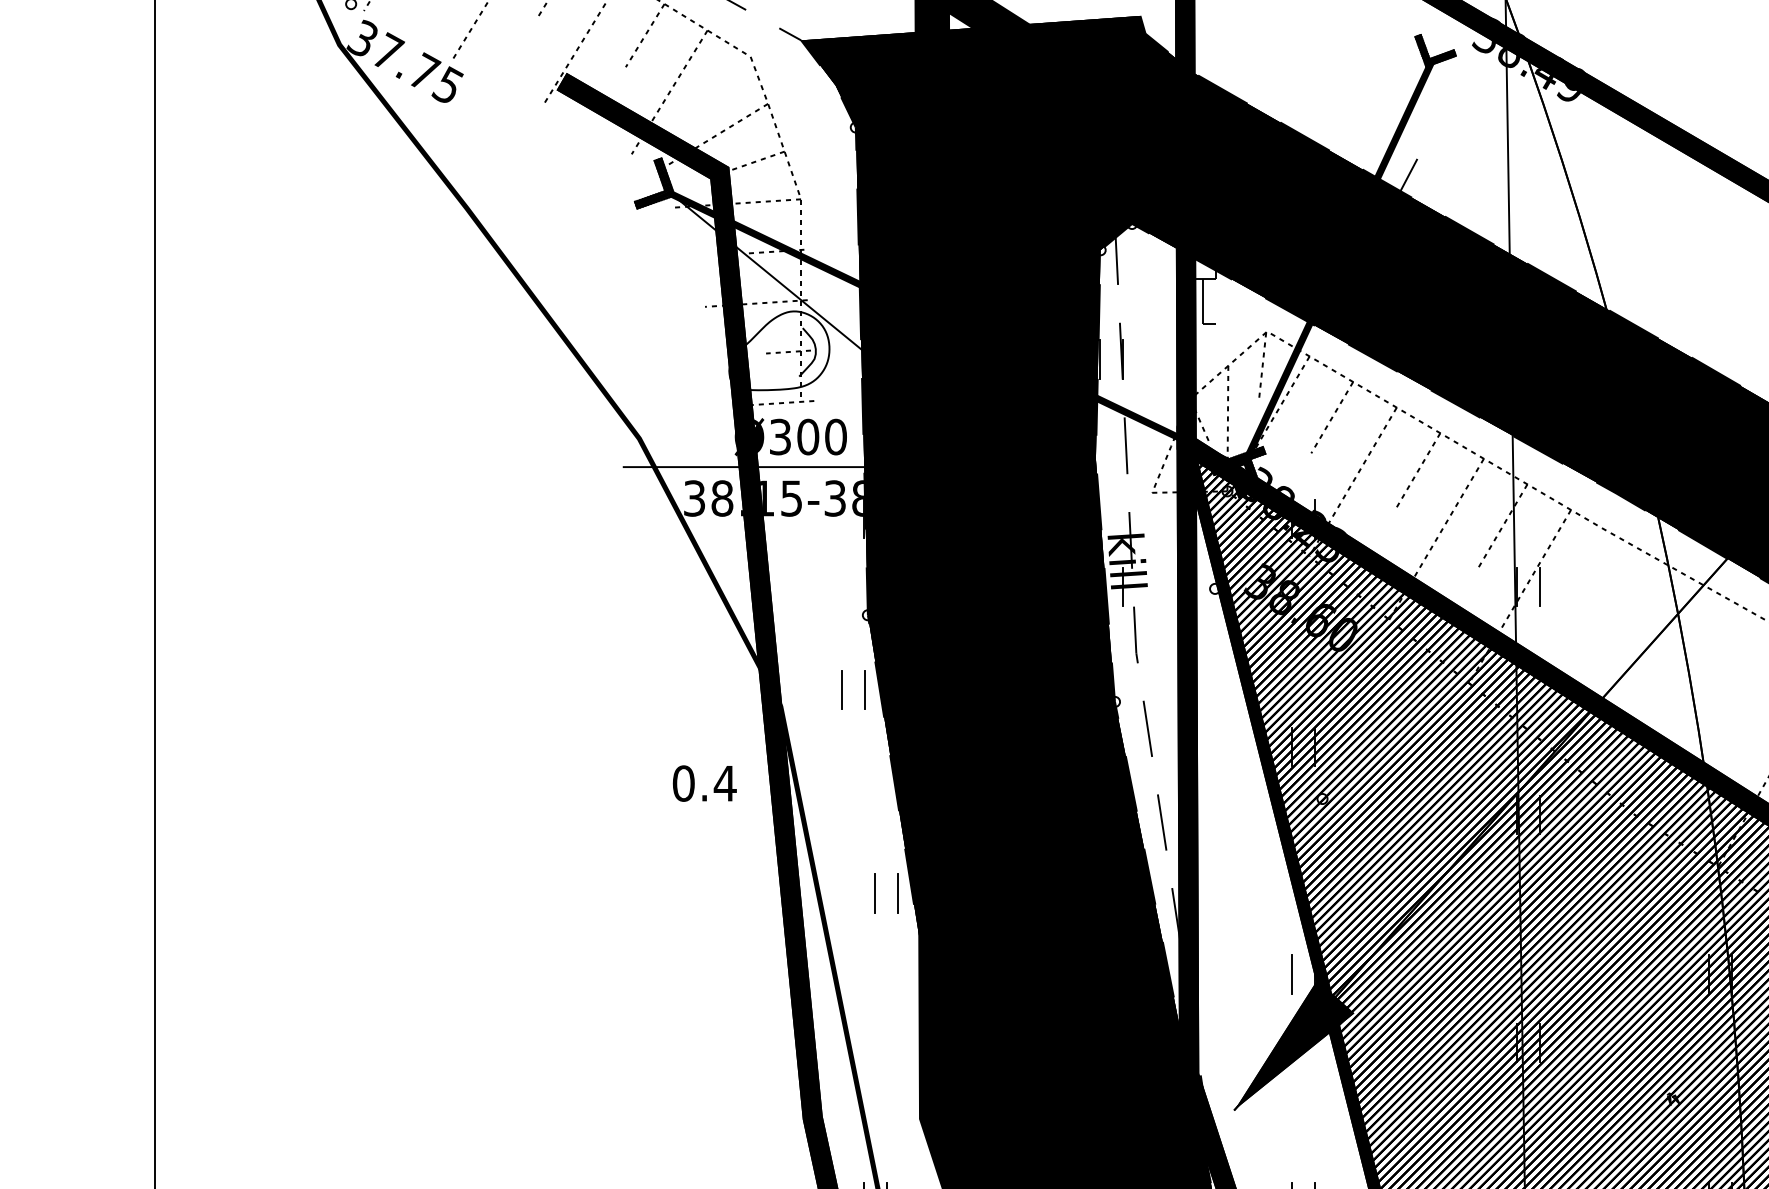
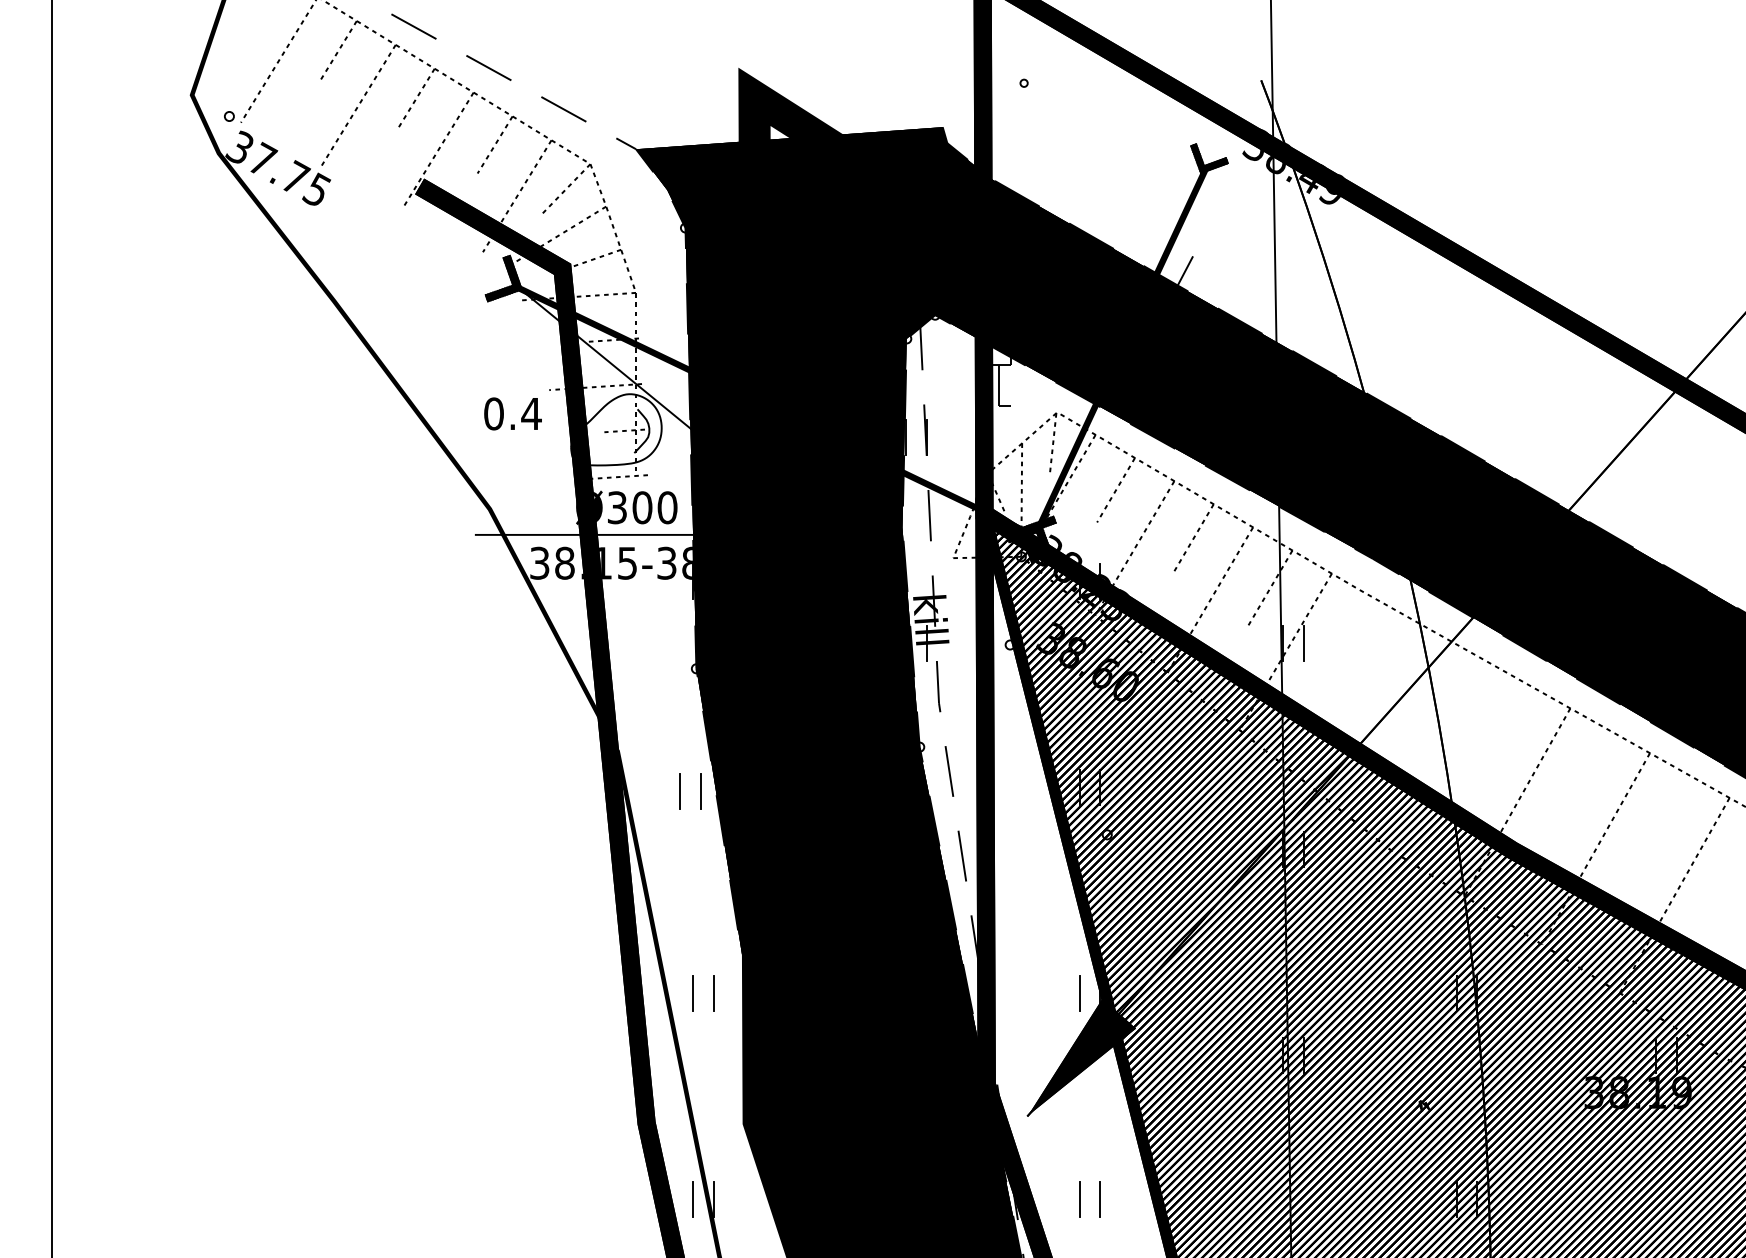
line: (724, 83) -> (566, 188), added
part: (842, 690) -> (680, 791), moved
text: (704, 783) -> (512, 413), moved
part: (875, 893) -> (693, 993), moved

